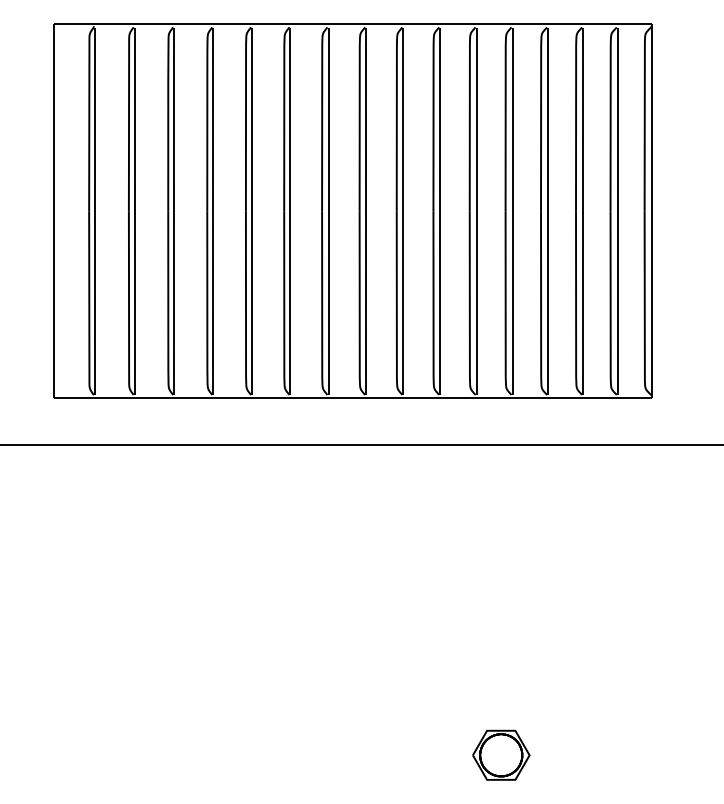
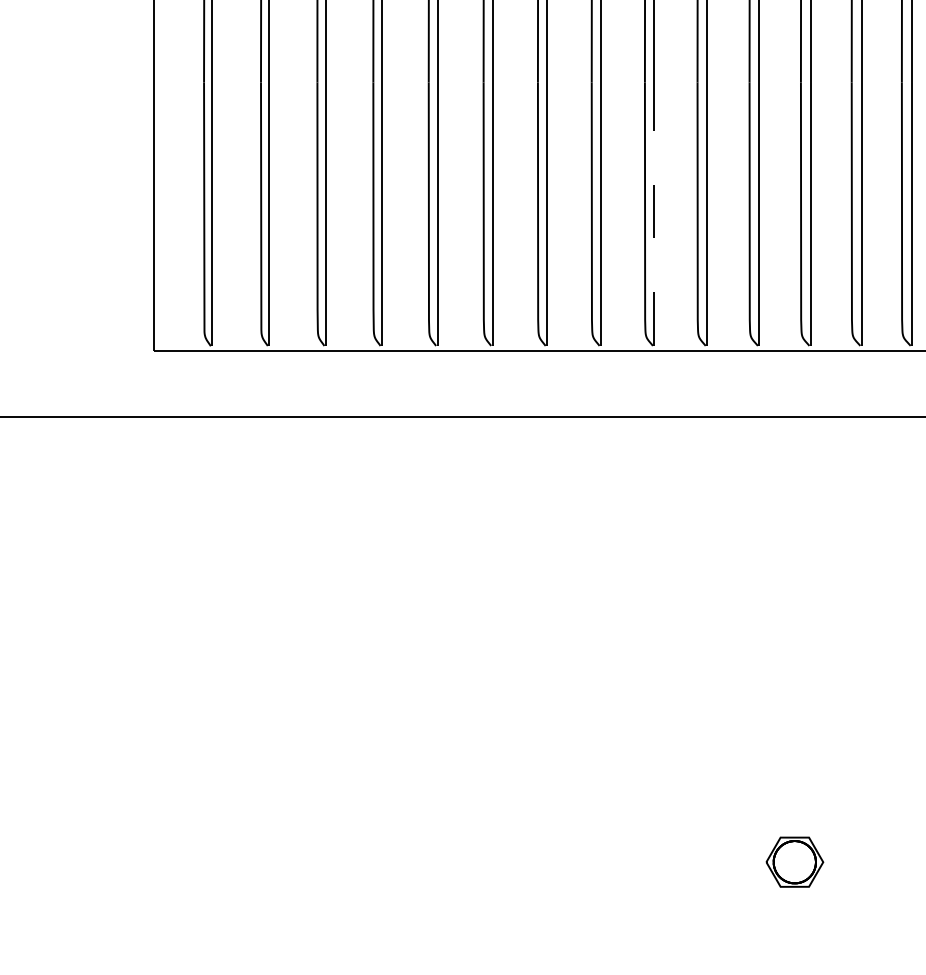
line: (403, 303) -> (654, 214), solid -> dashed
part: (501, 754) -> (795, 861), size x0.7

